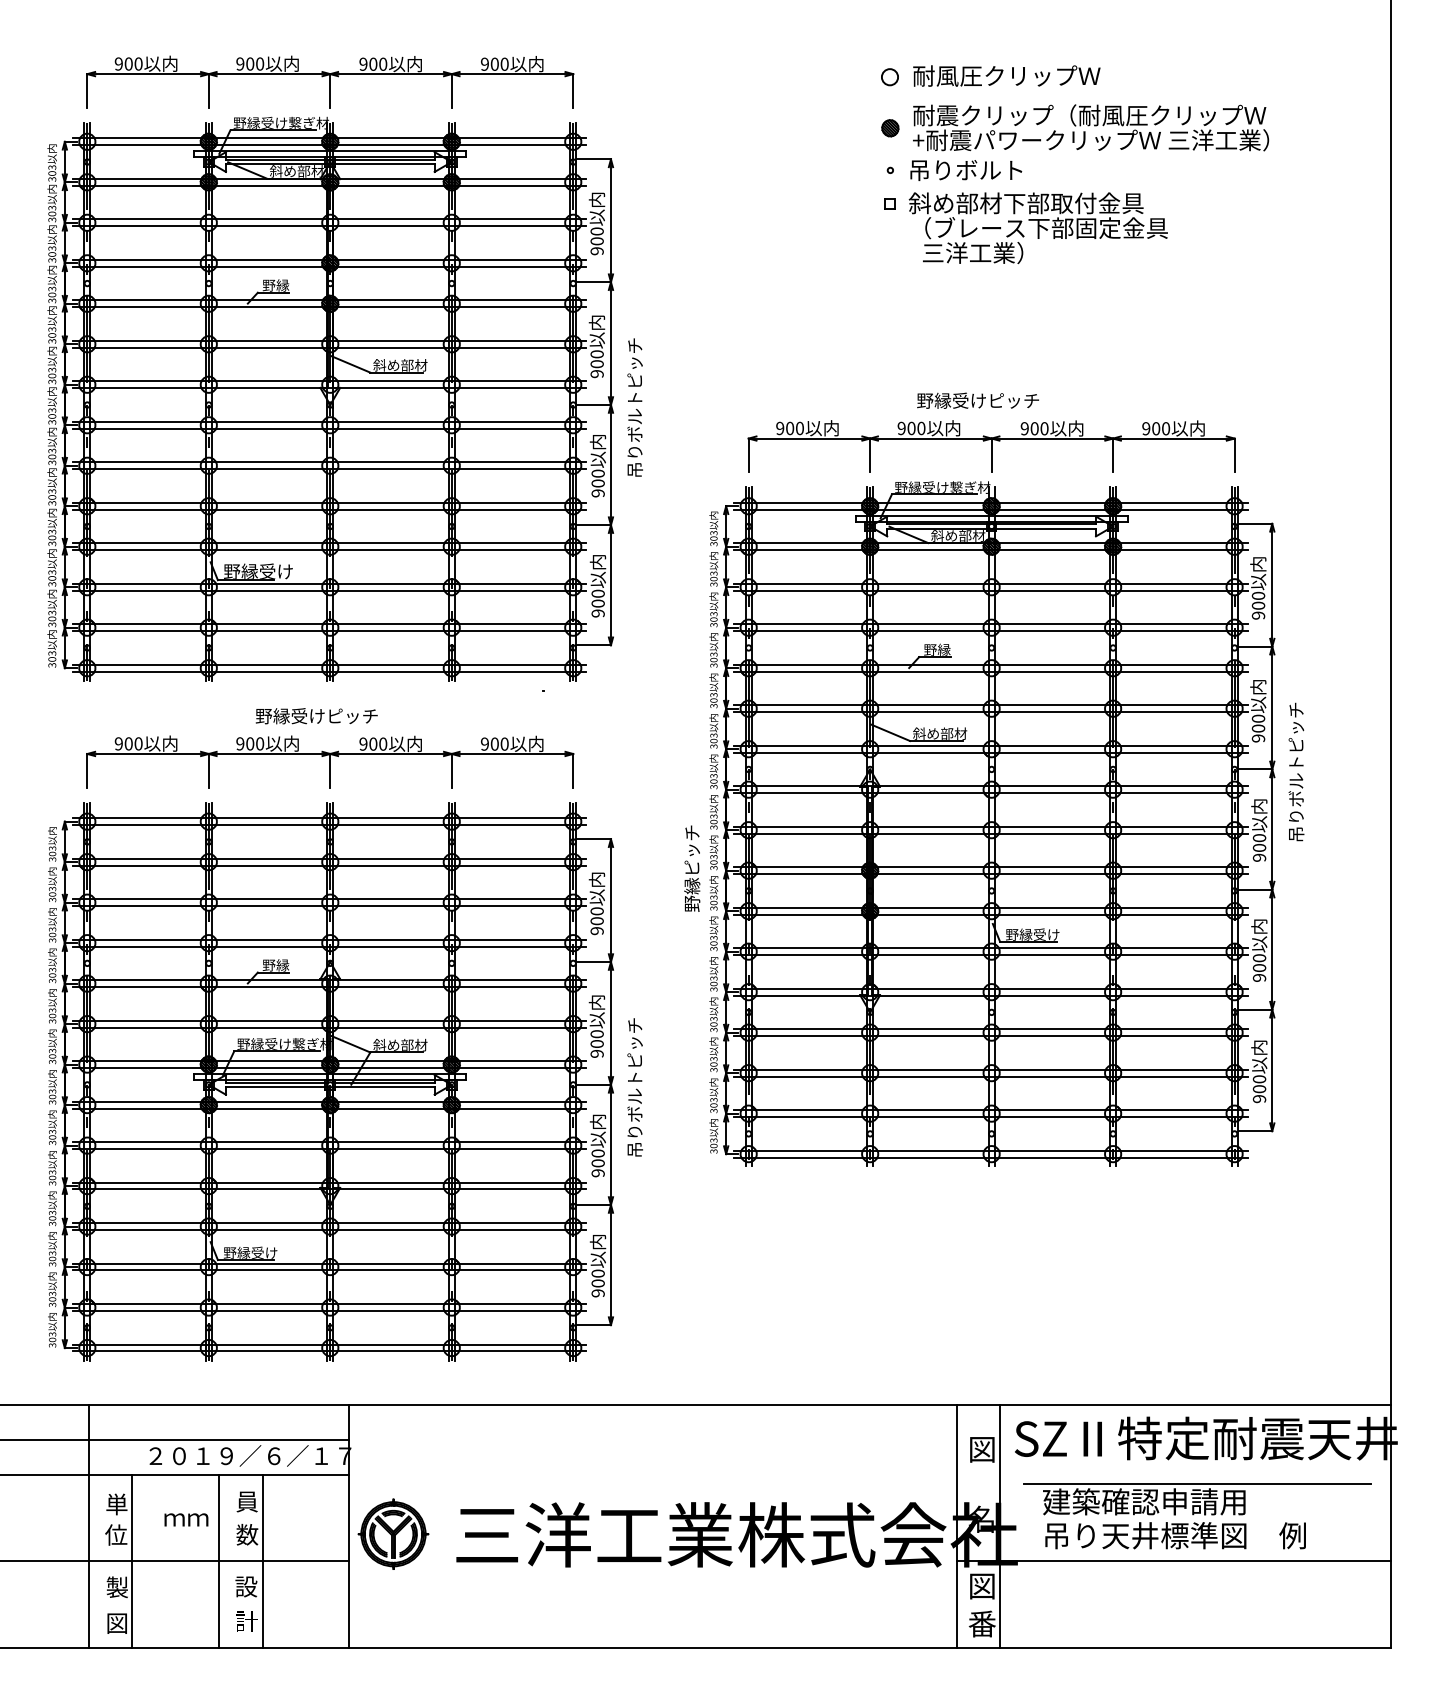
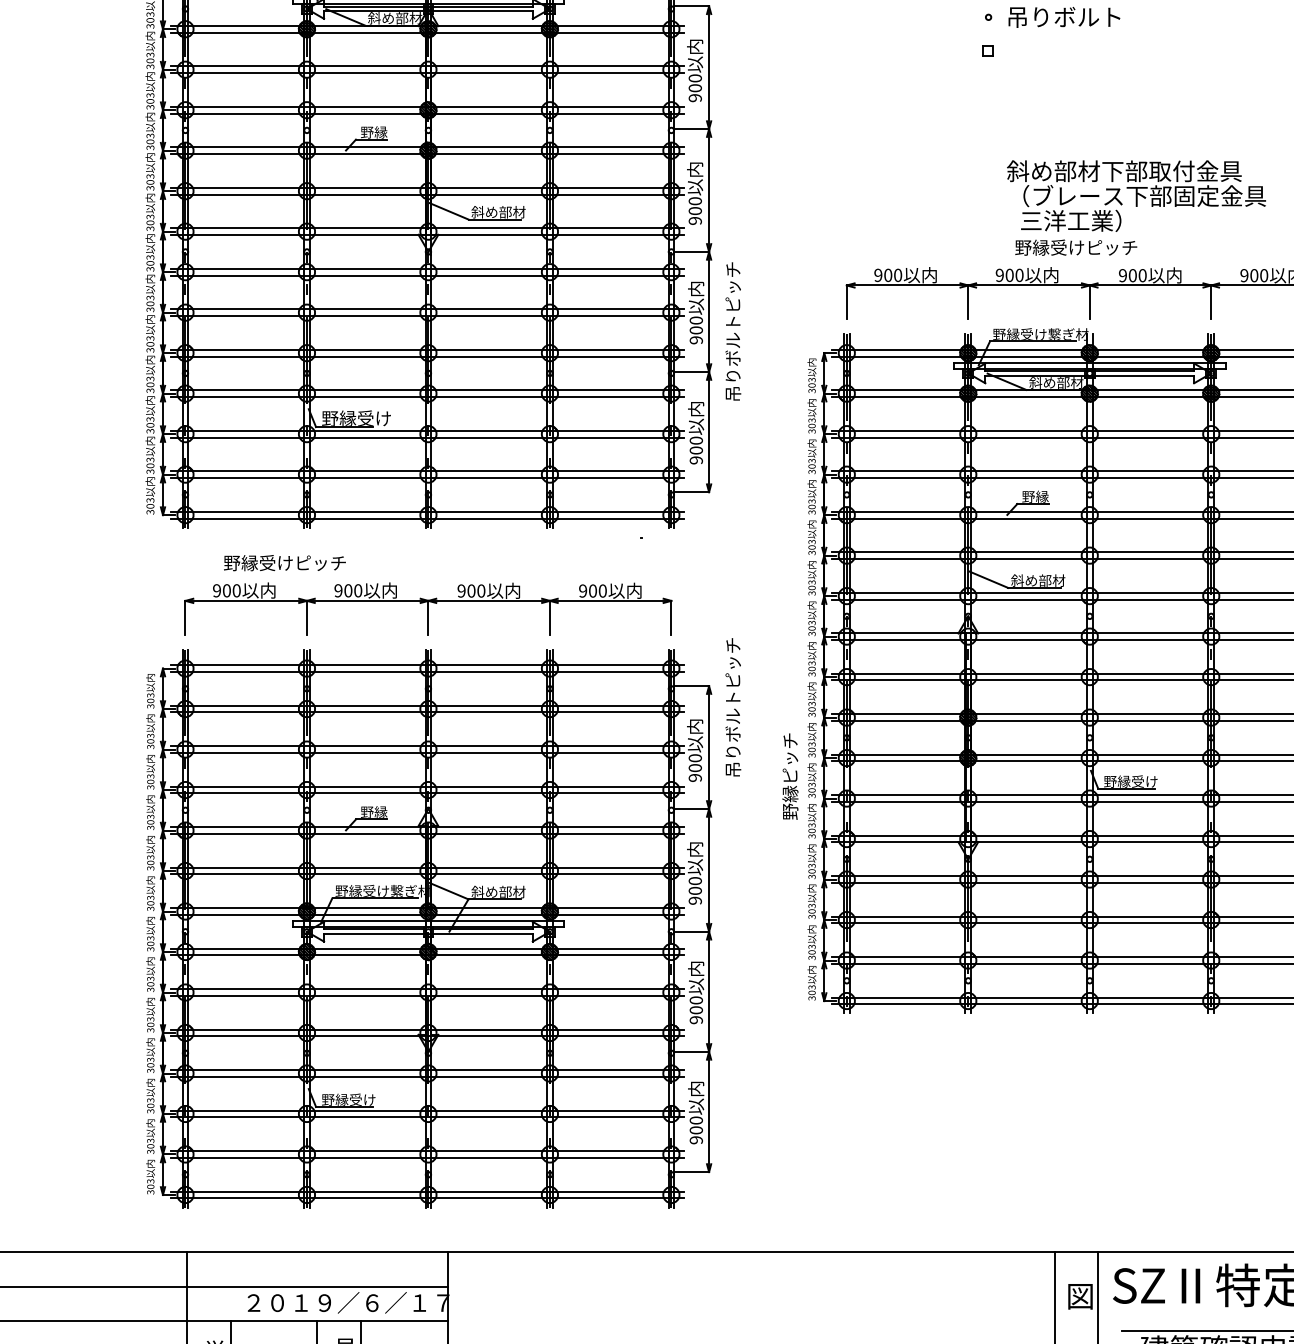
text: (1037, 228) -> (1135, 196), moved
text: (634, 407) -> (732, 331), moved
text: (316, 716) -> (284, 563), moved
text: (692, 868) -> (790, 776), moved
text: (634, 1087) -> (732, 707), moved

